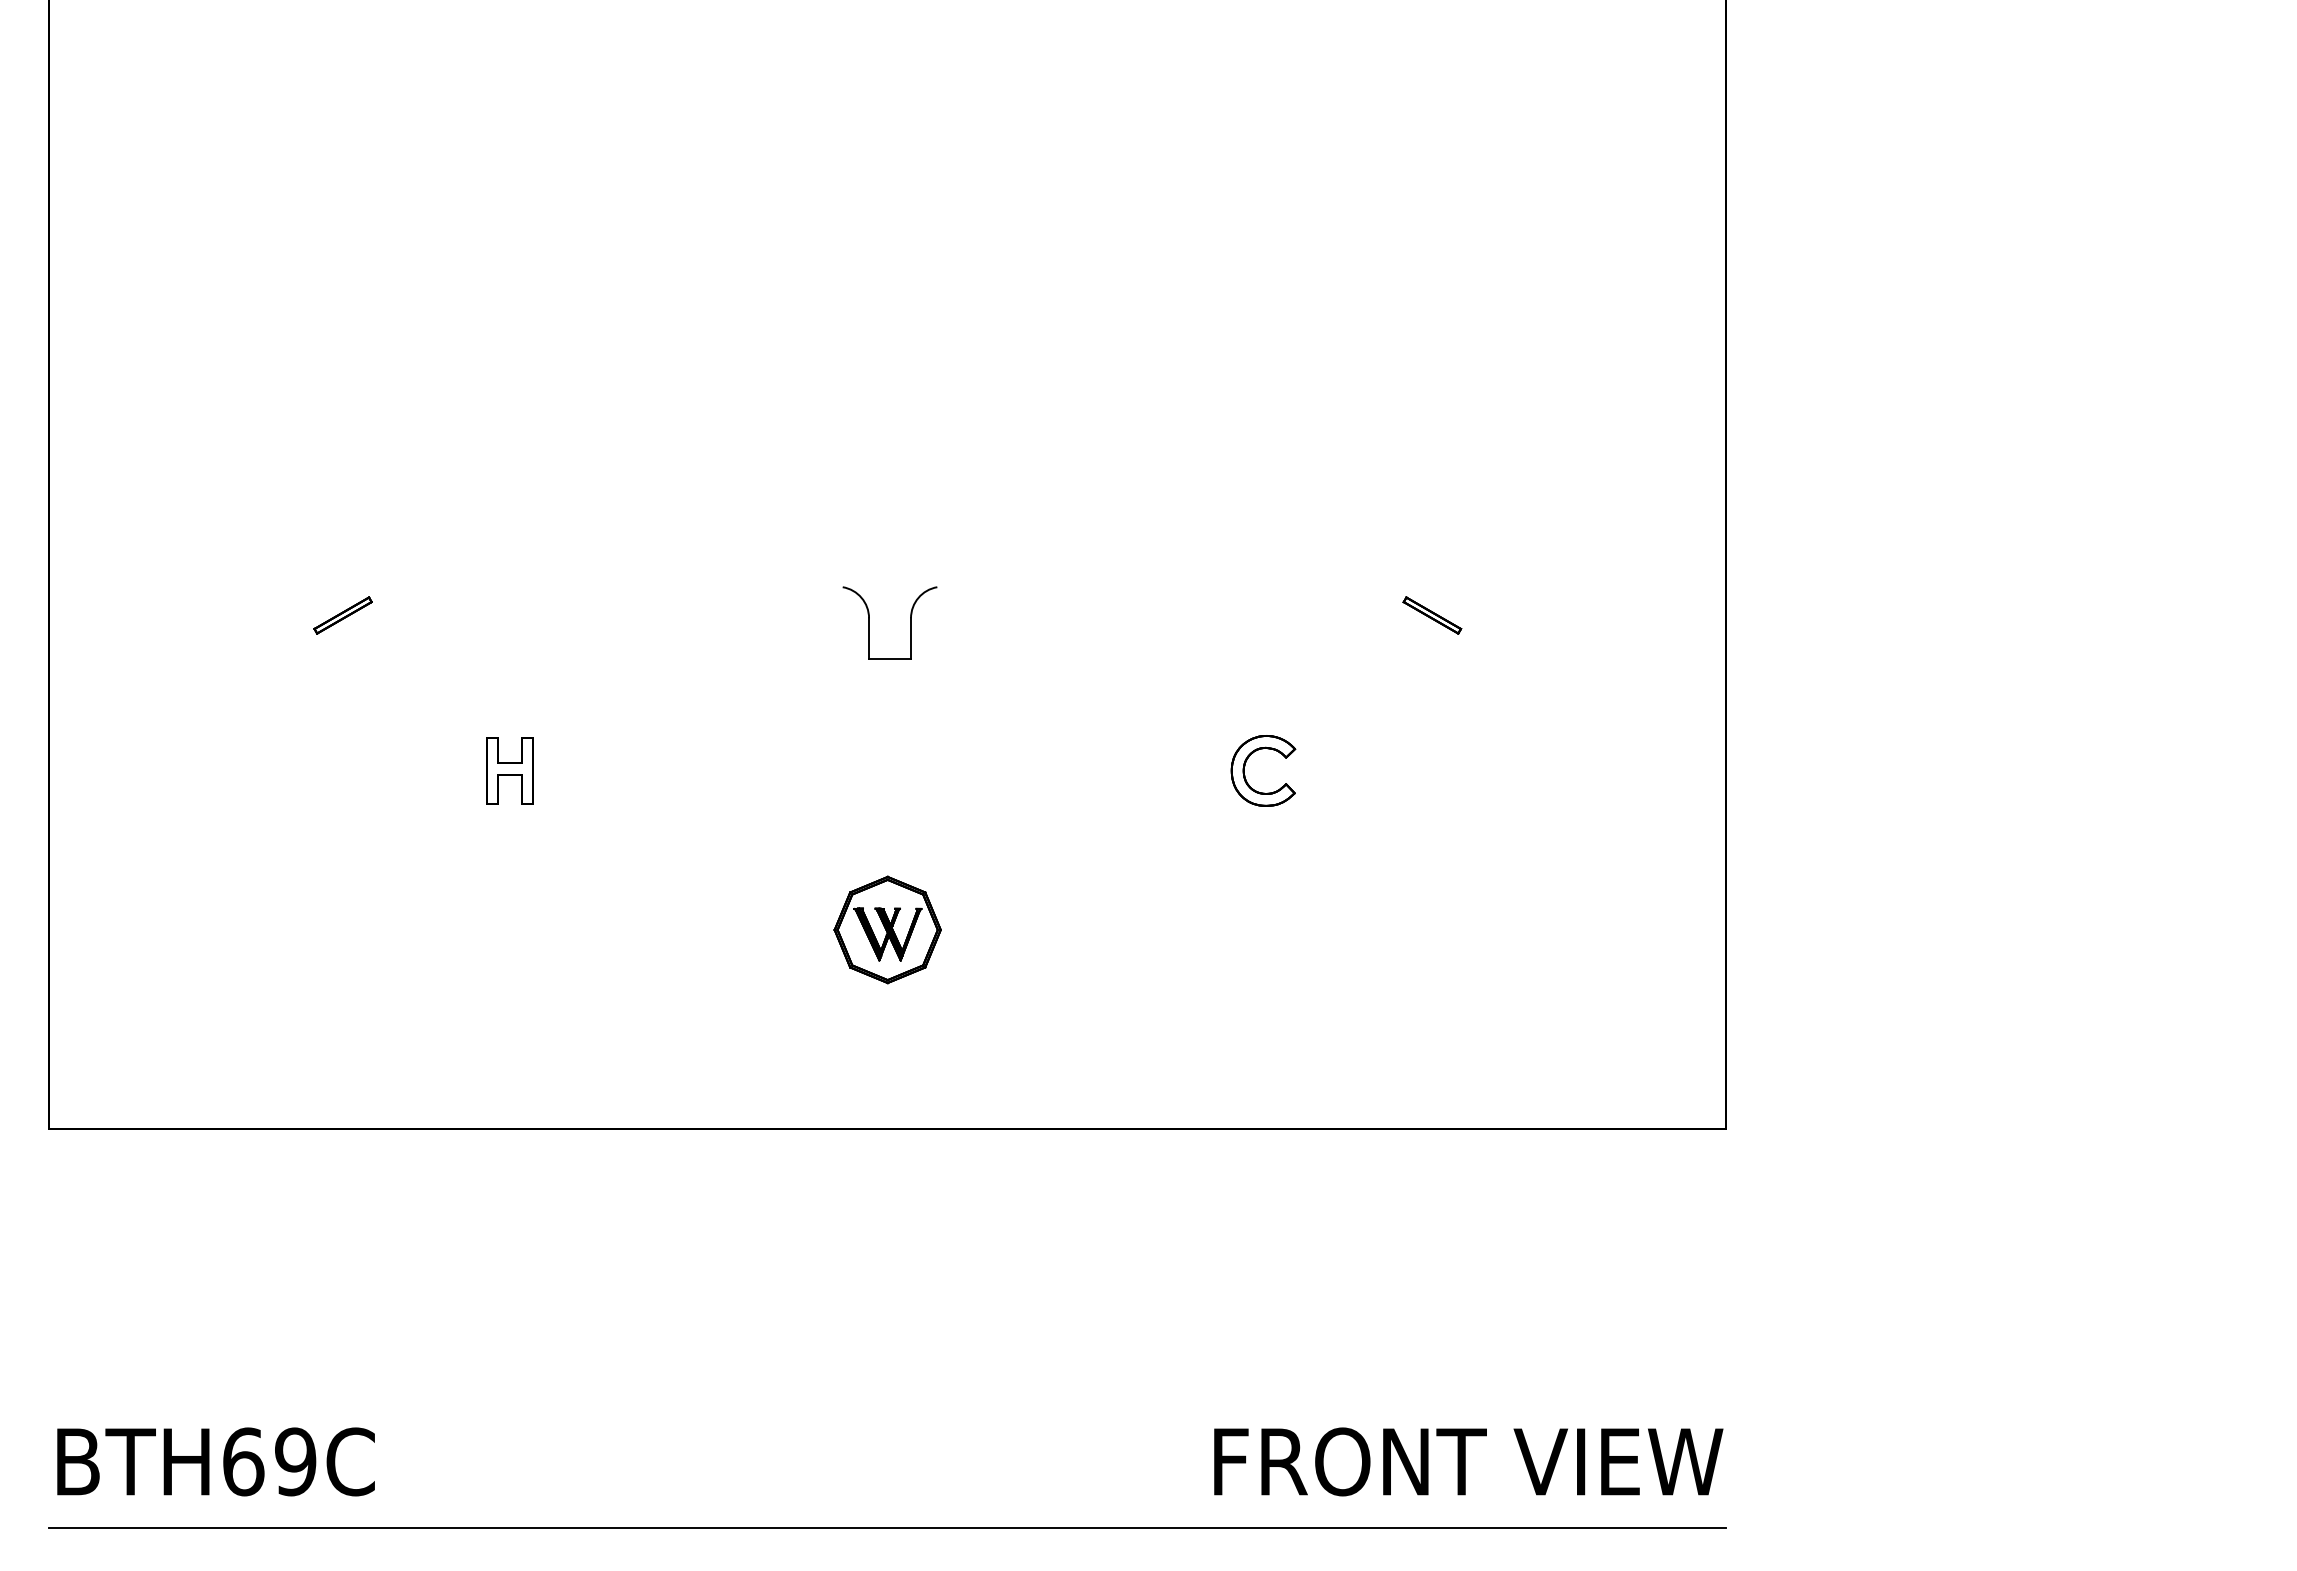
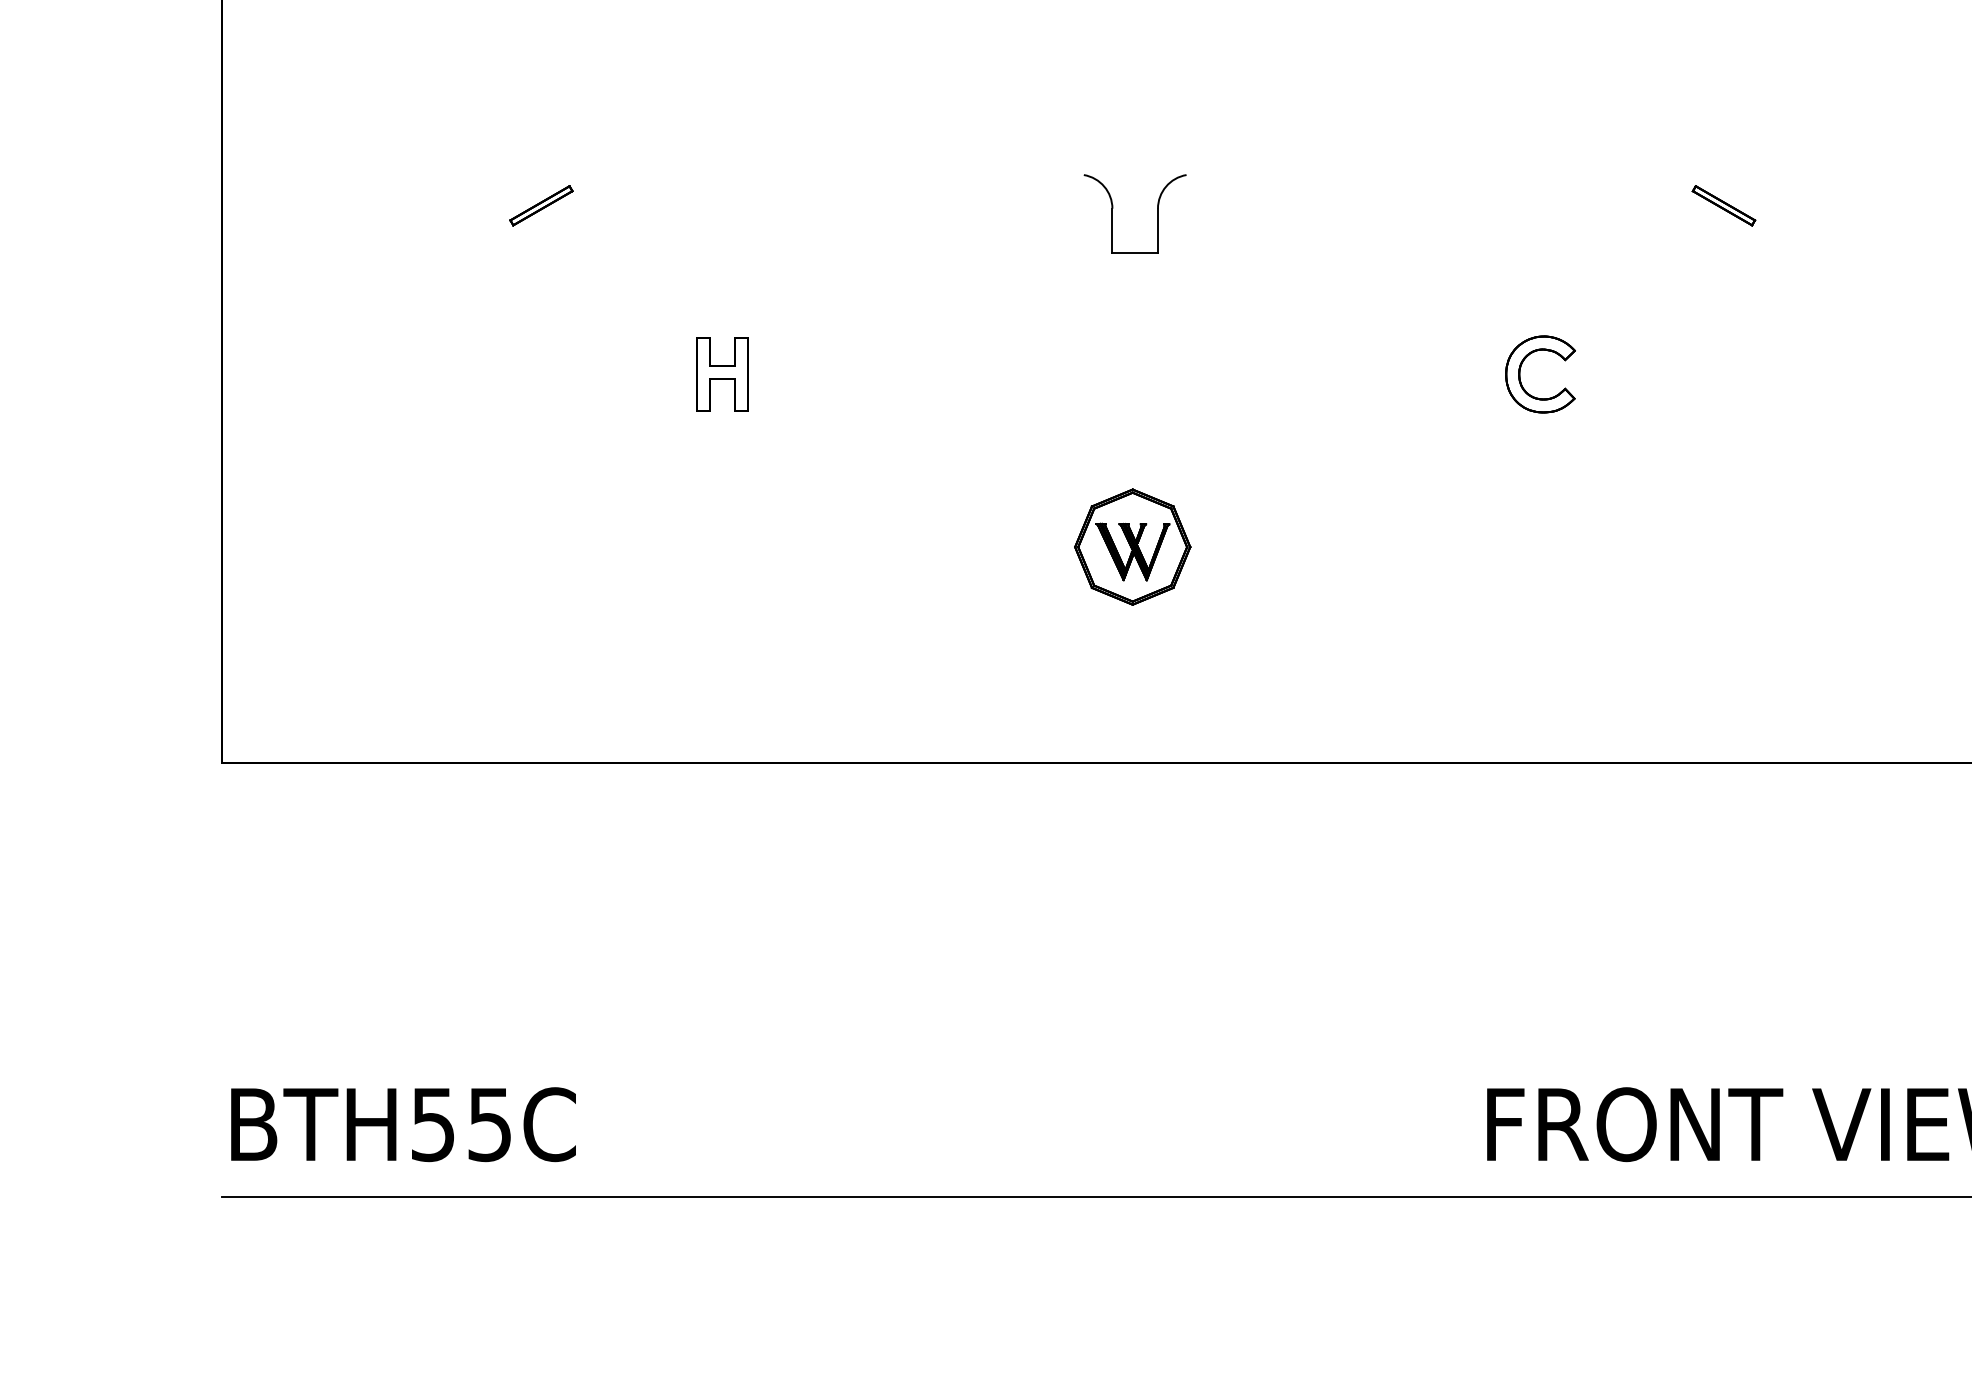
text: (269, 1461) -> (461, 1124), BTH69C -> BTH55C

